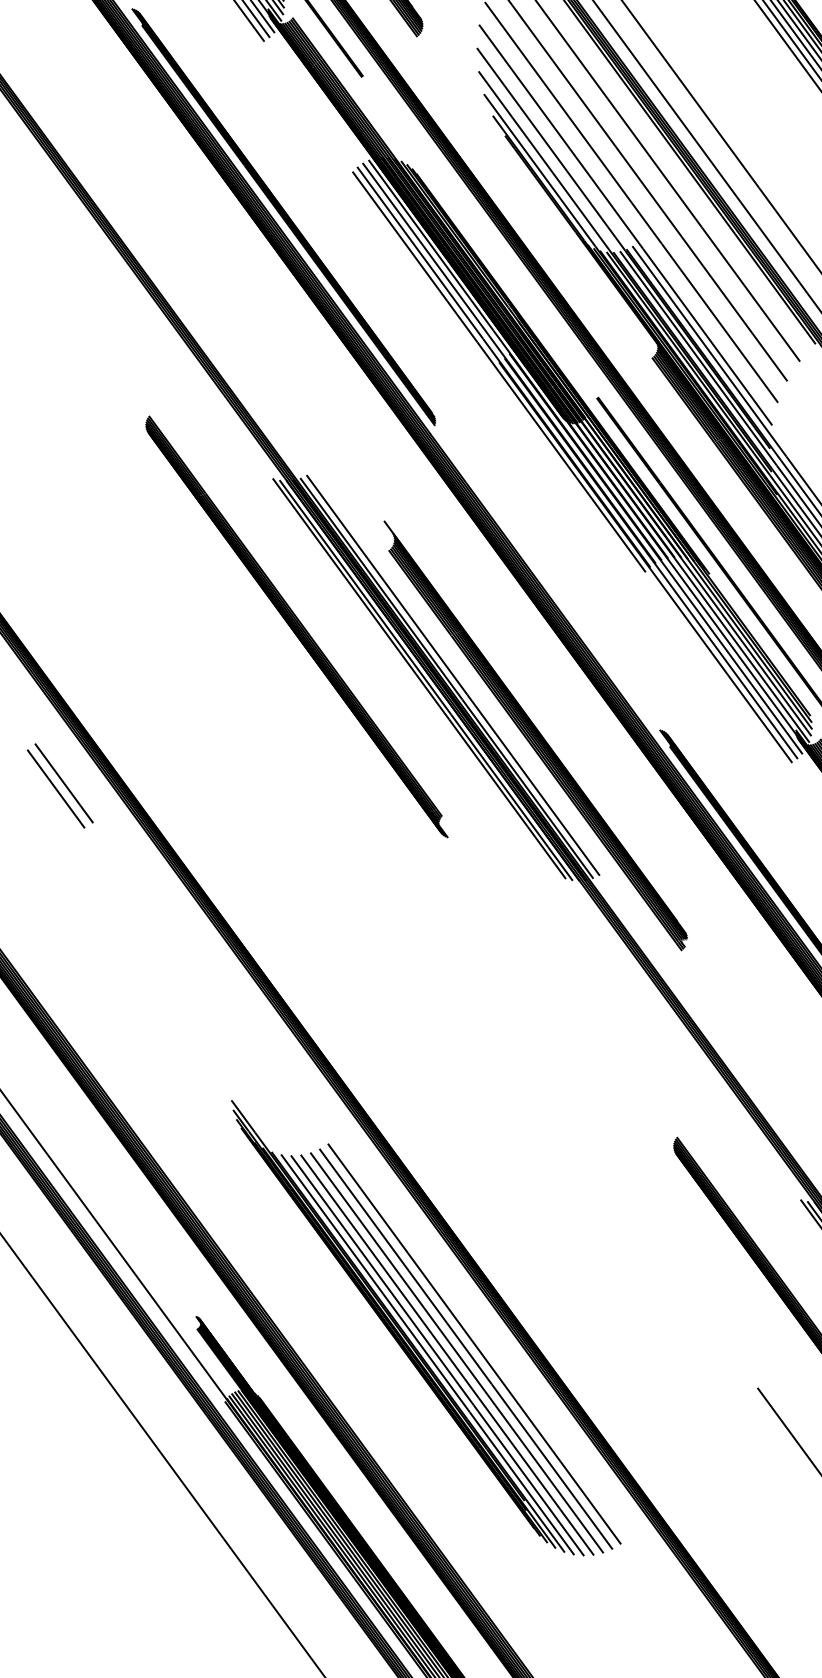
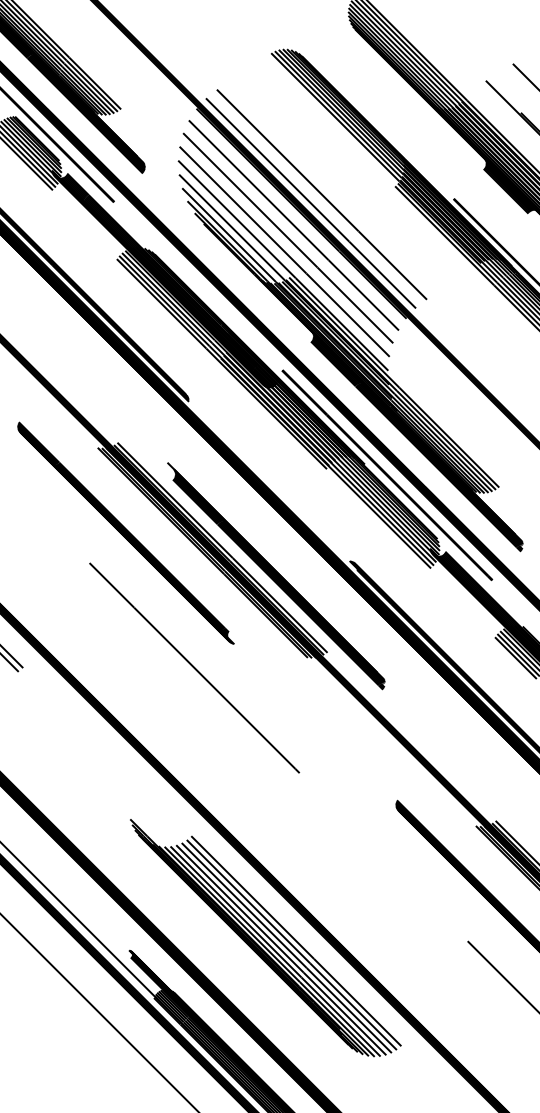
line: (376, 865) -> (194, 667), added

